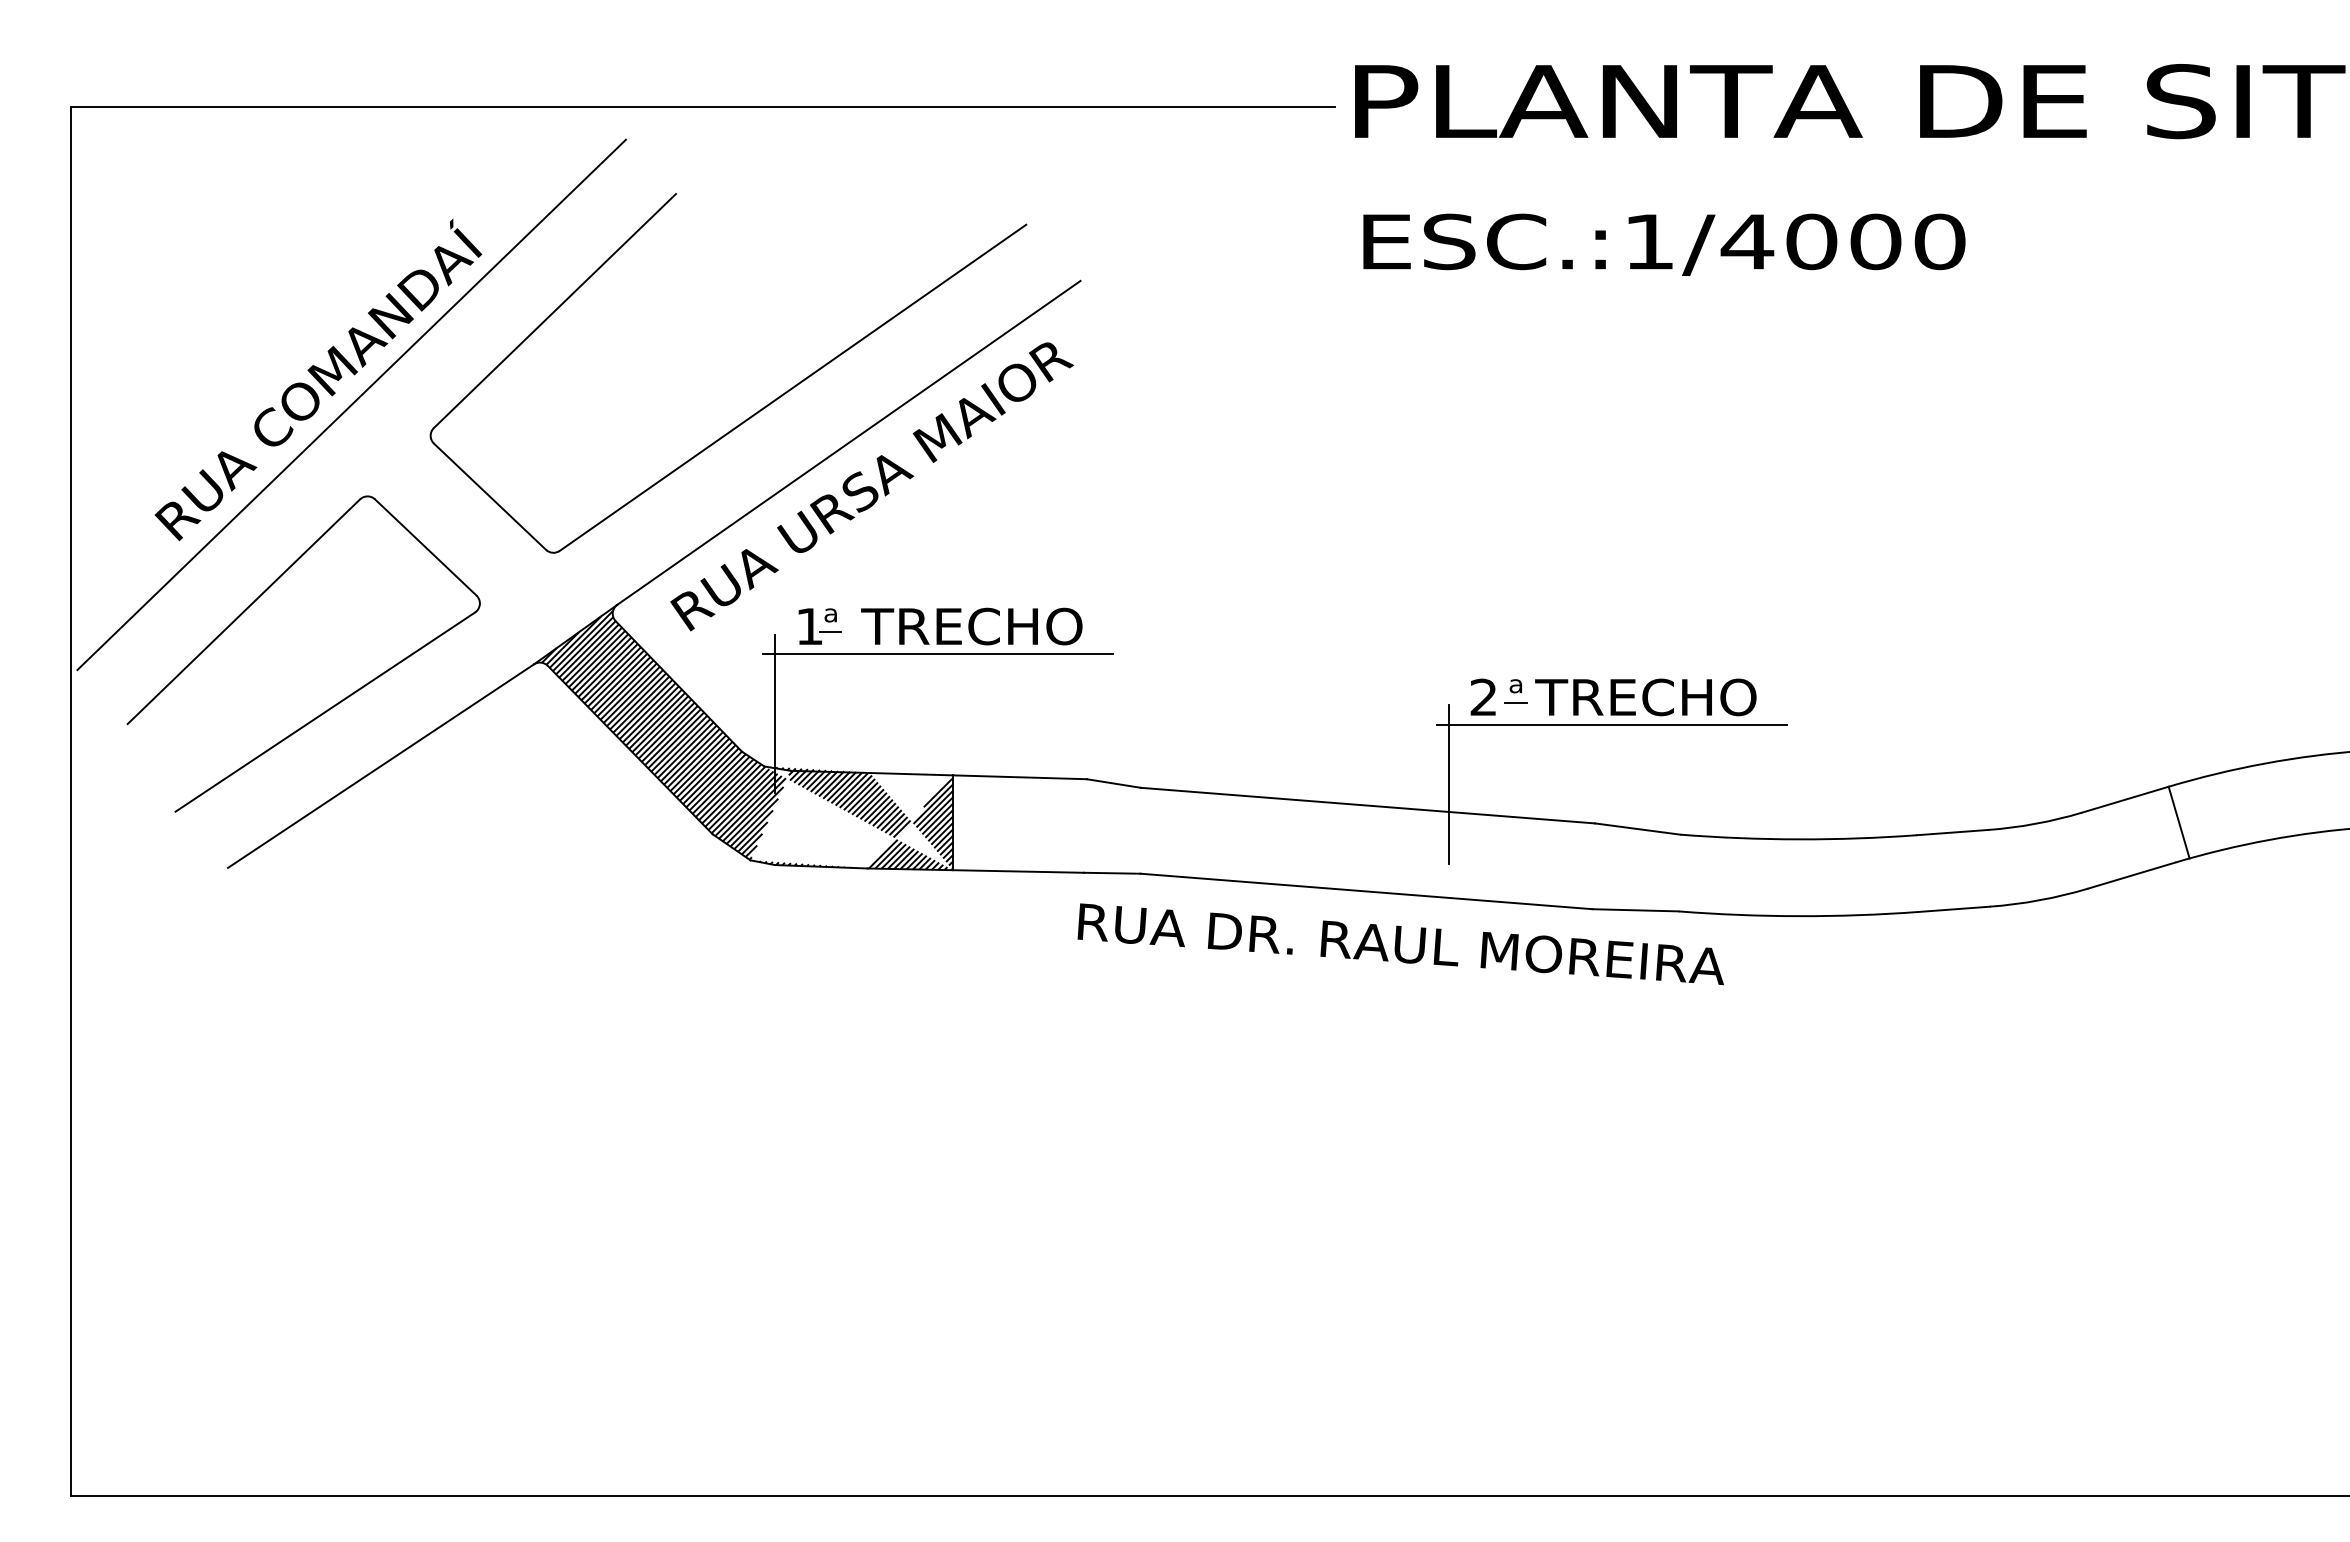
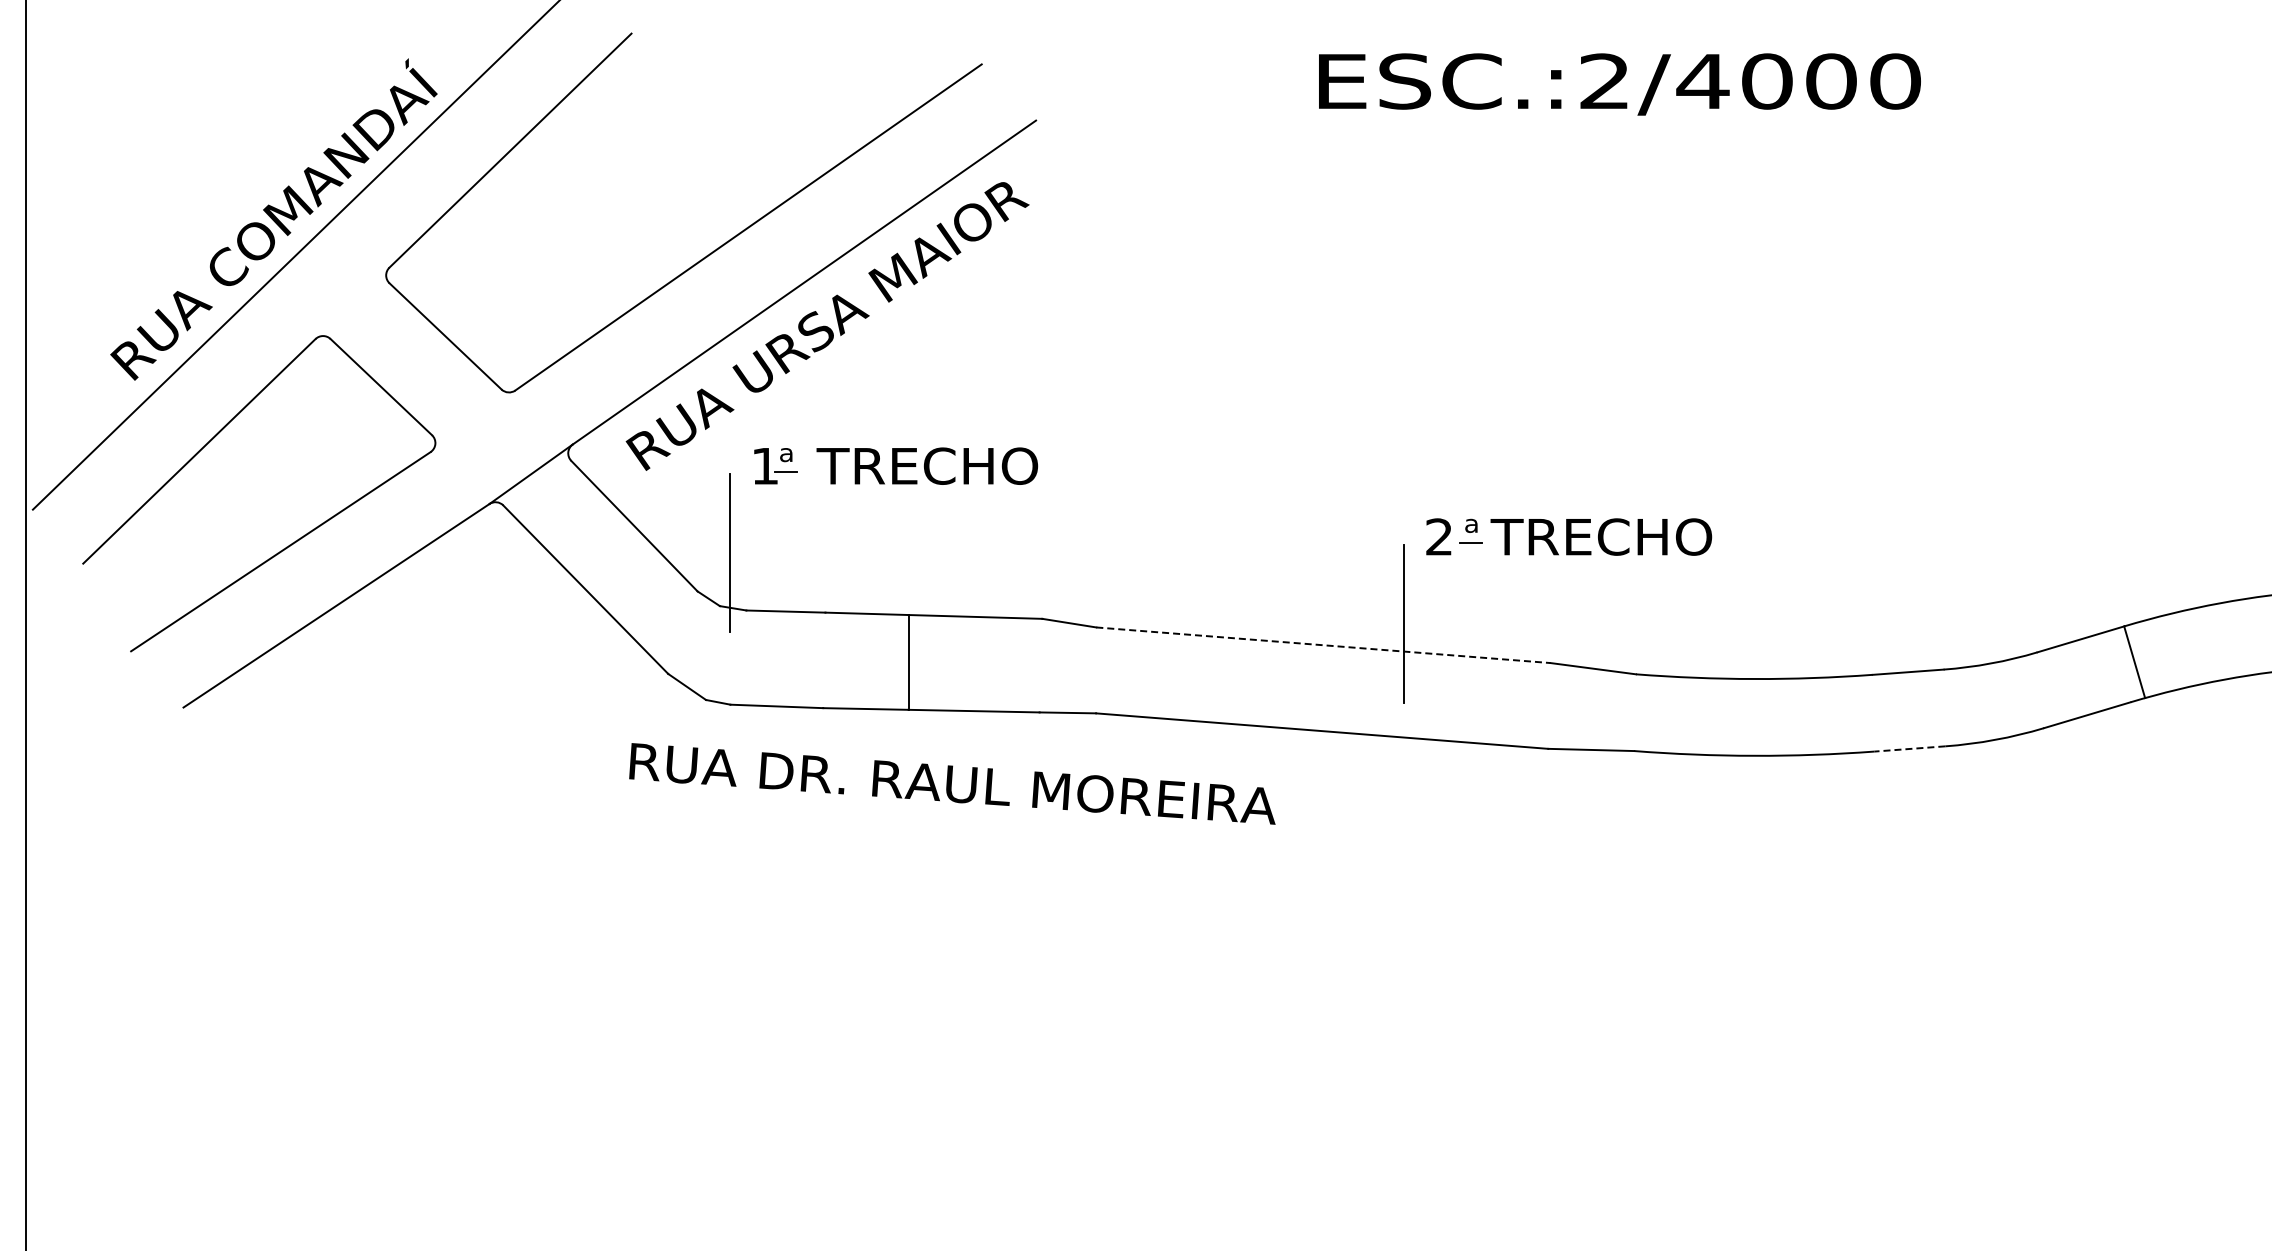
text: (1648, 241) -> (1604, 81), ESC.:1/4000 -> ESC.:2/4000
line: (937, 654) -> (893, 494), removed
line: (1611, 724) -> (1567, 564), removed
hatch: (747, 740) -> (703, 580), removed
line: (1367, 805) -> (1323, 645), solid -> dashed
line: (1954, 909) -> (1910, 749), solid -> dashed
text: (1400, 944) -> (952, 784), moved

